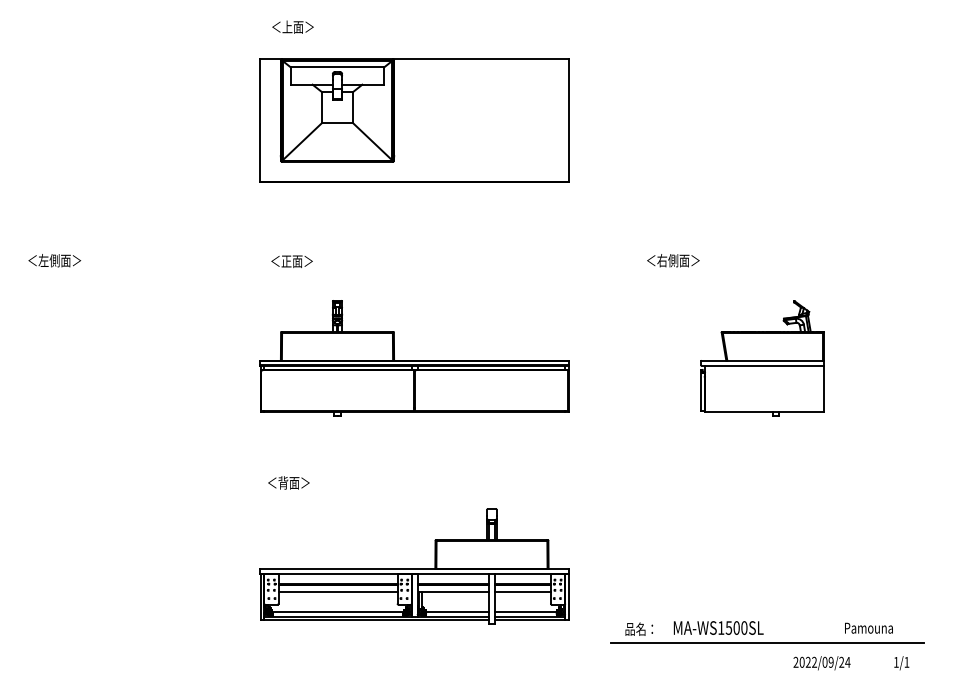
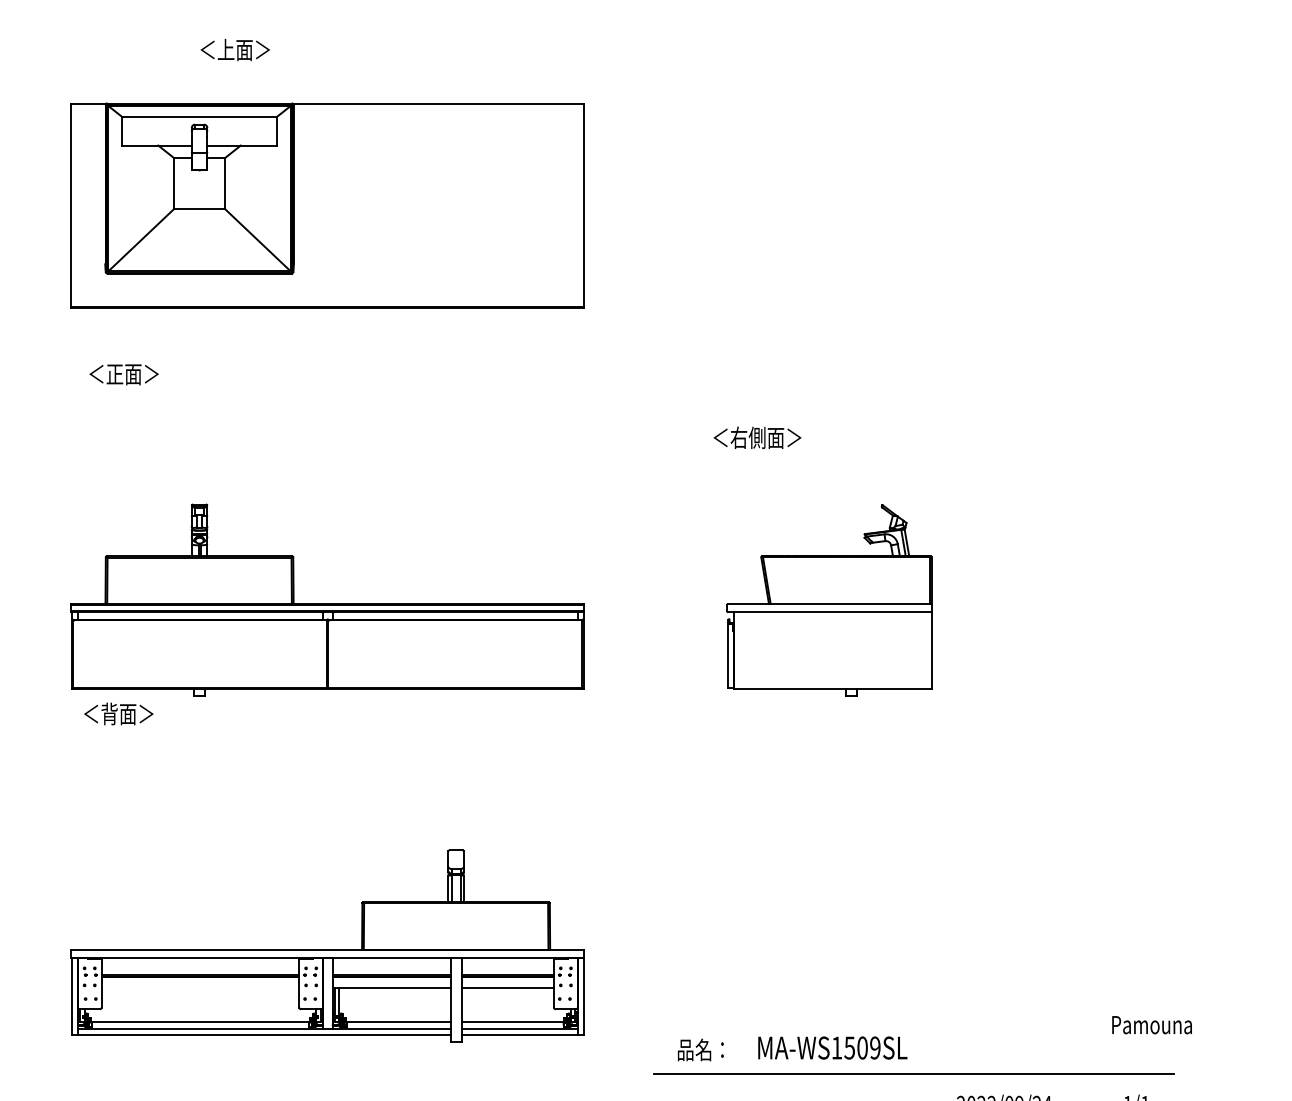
text: (292, 26) -> (234, 48), moved
text: (291, 261) -> (123, 374), moved
part: (762, 358) -> (829, 600), moved
text: (288, 482) -> (118, 713), moved
line: (337, 591) -> (199, 987), removed
text: (744, 627) -> (875, 1047), MA-WS1500SL -> MA-WS1509SL
text: (868, 627) -> (1151, 1023), moved

